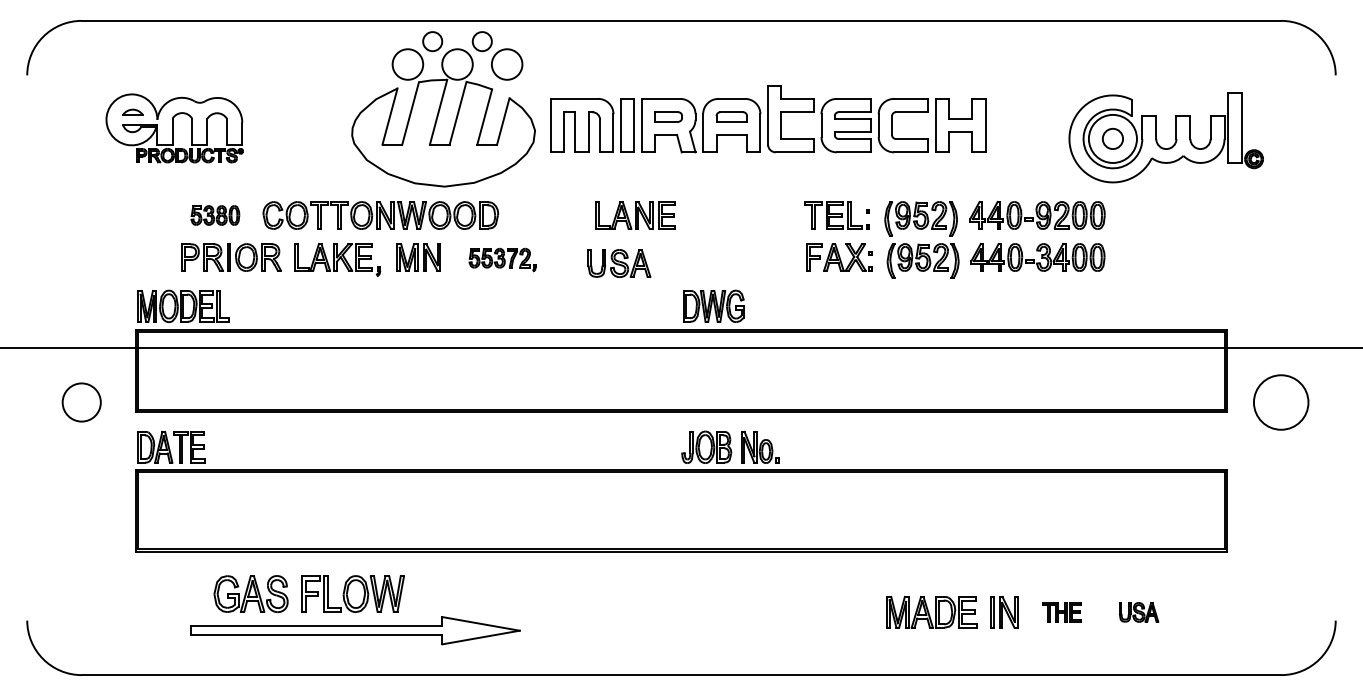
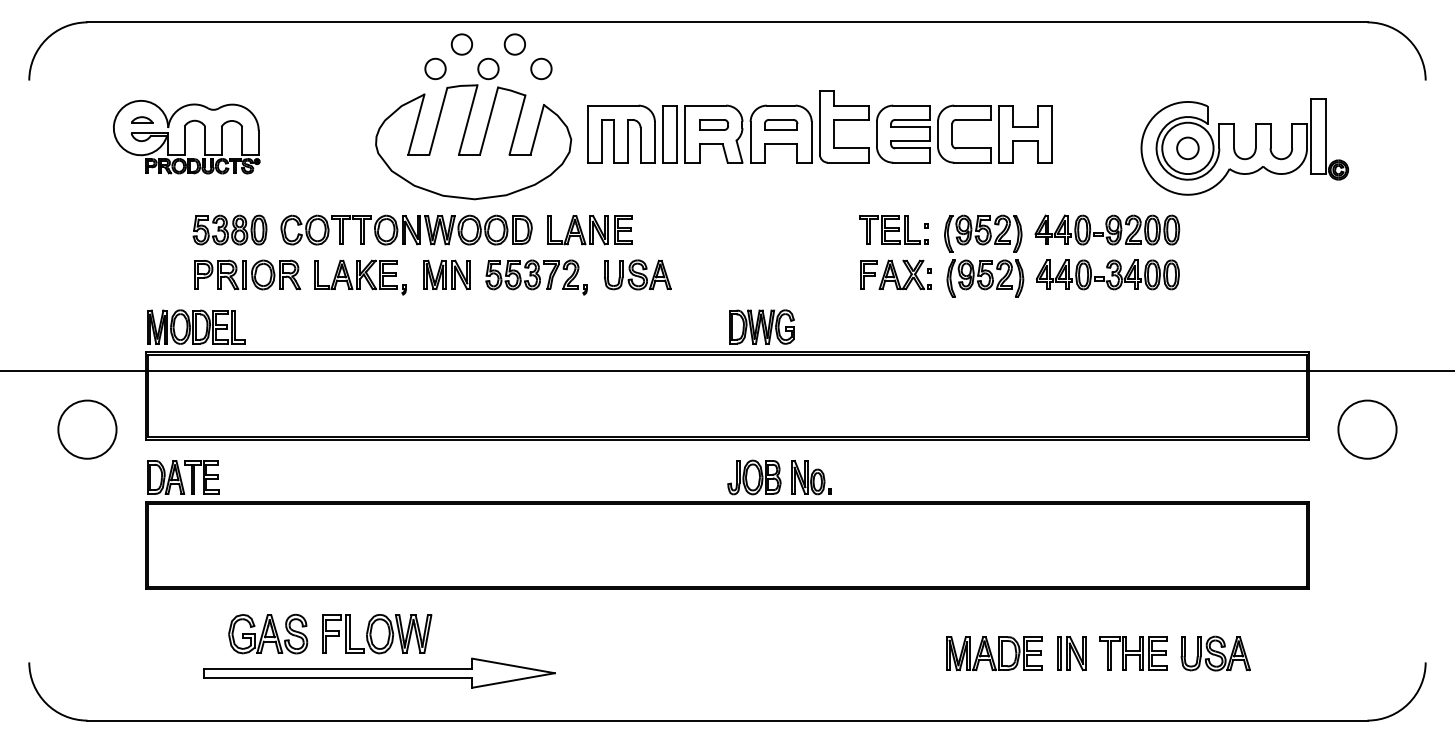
circle: (407, 64) -> (435, 68), size x0.62
circle: (457, 64) -> (488, 68), size x0.62
circle: (506, 64) -> (540, 68), size x0.62
part: (215, 215) -> (230, 230), size x1.43
part: (635, 215) -> (589, 230), moved
part: (502, 259) -> (536, 277), size x1.43
part: (619, 263) -> (637, 274), moved
circle: (81, 402) -> (87, 429), size x1.43
part: (1061, 612) -> (1133, 653), size x1.67
part: (1138, 612) -> (1215, 653), size x1.67

